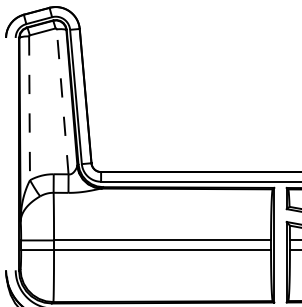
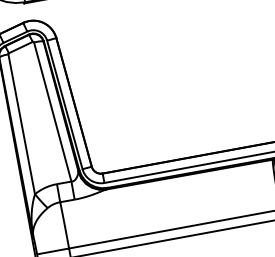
line: (62, 101) -> (52, 111), dashed -> solid
line: (29, 108) -> (21, 124), dashed -> solid

